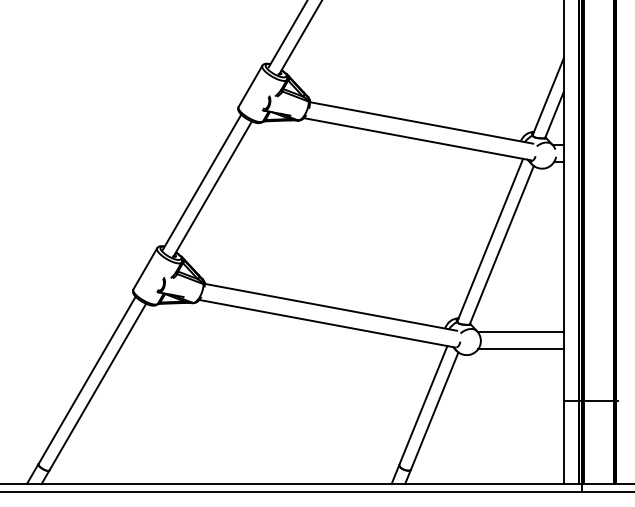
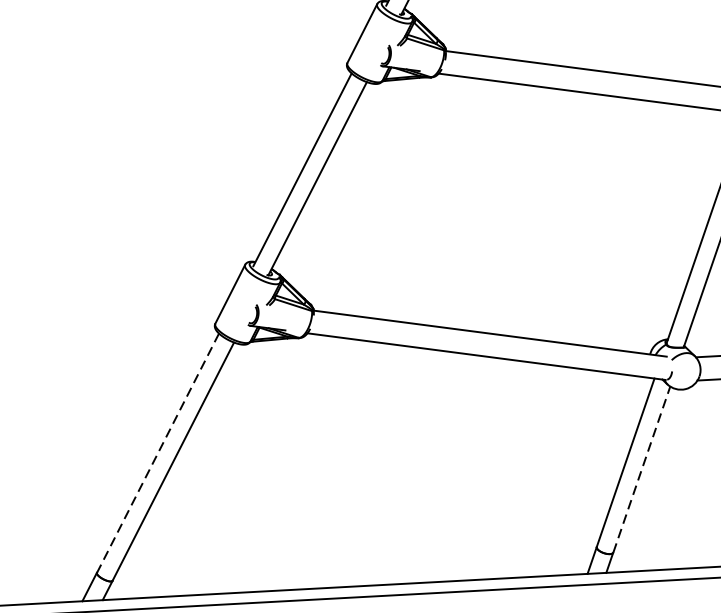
line: (87, 380) -> (158, 453), solid -> dashed
line: (434, 410) -> (641, 468), solid -> dashed

